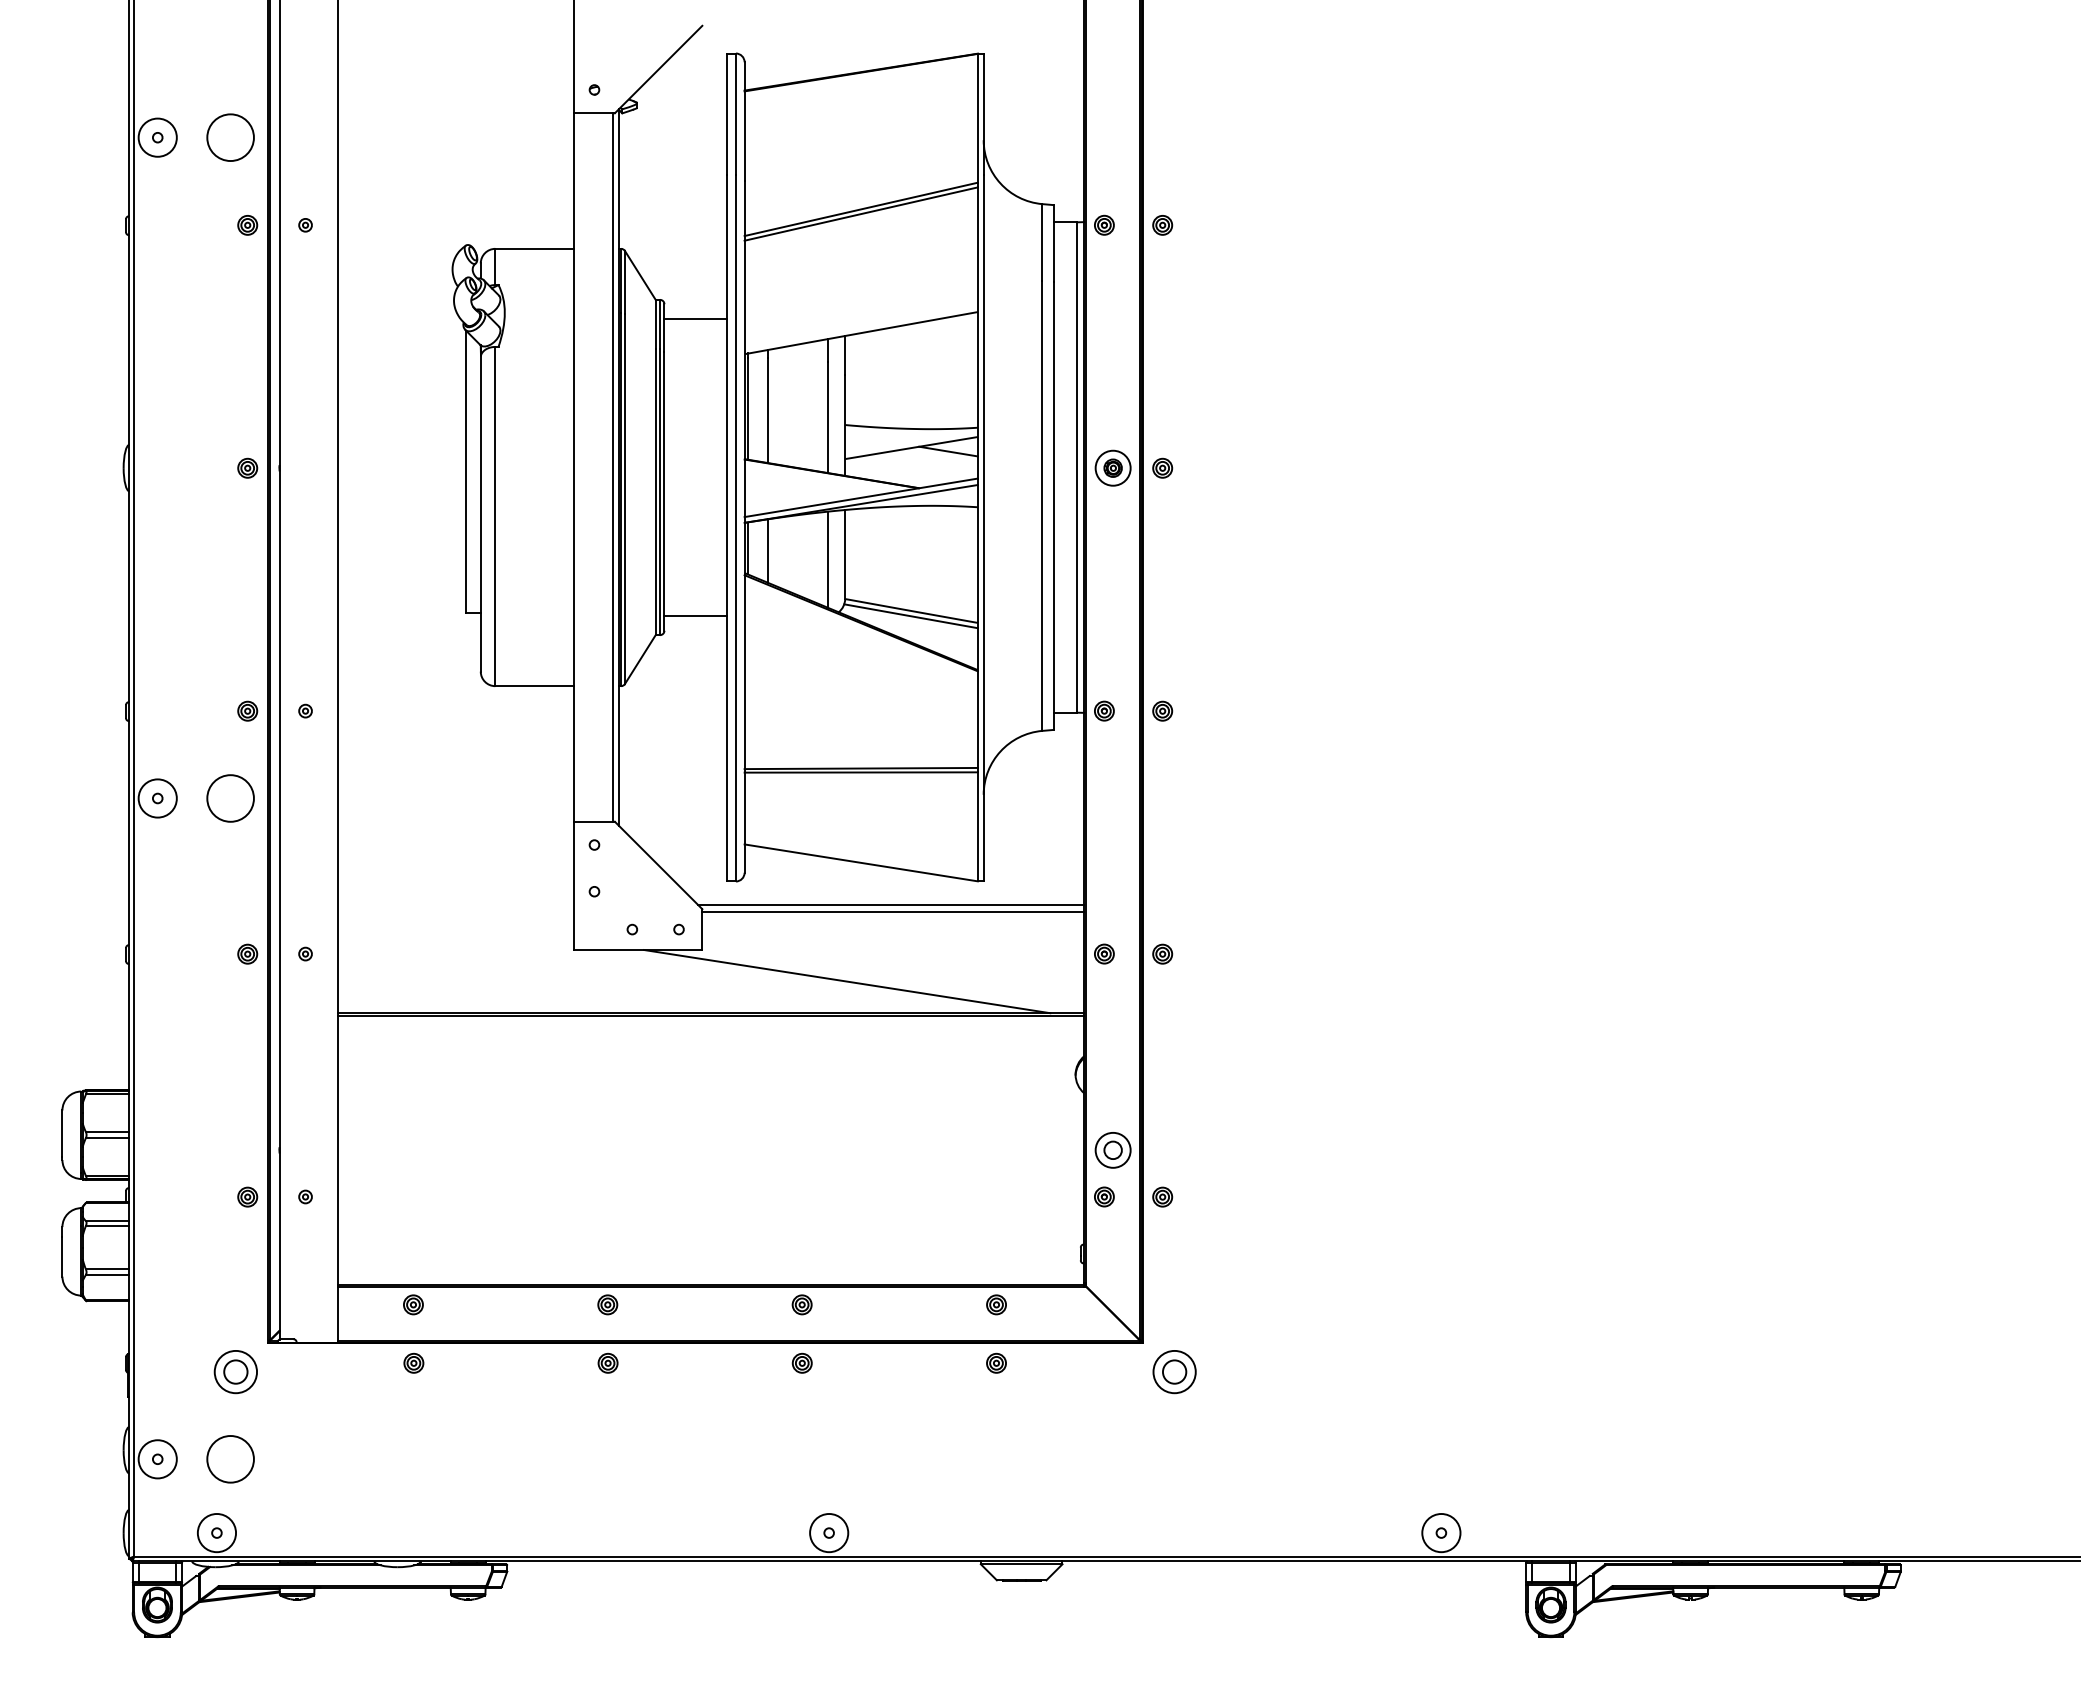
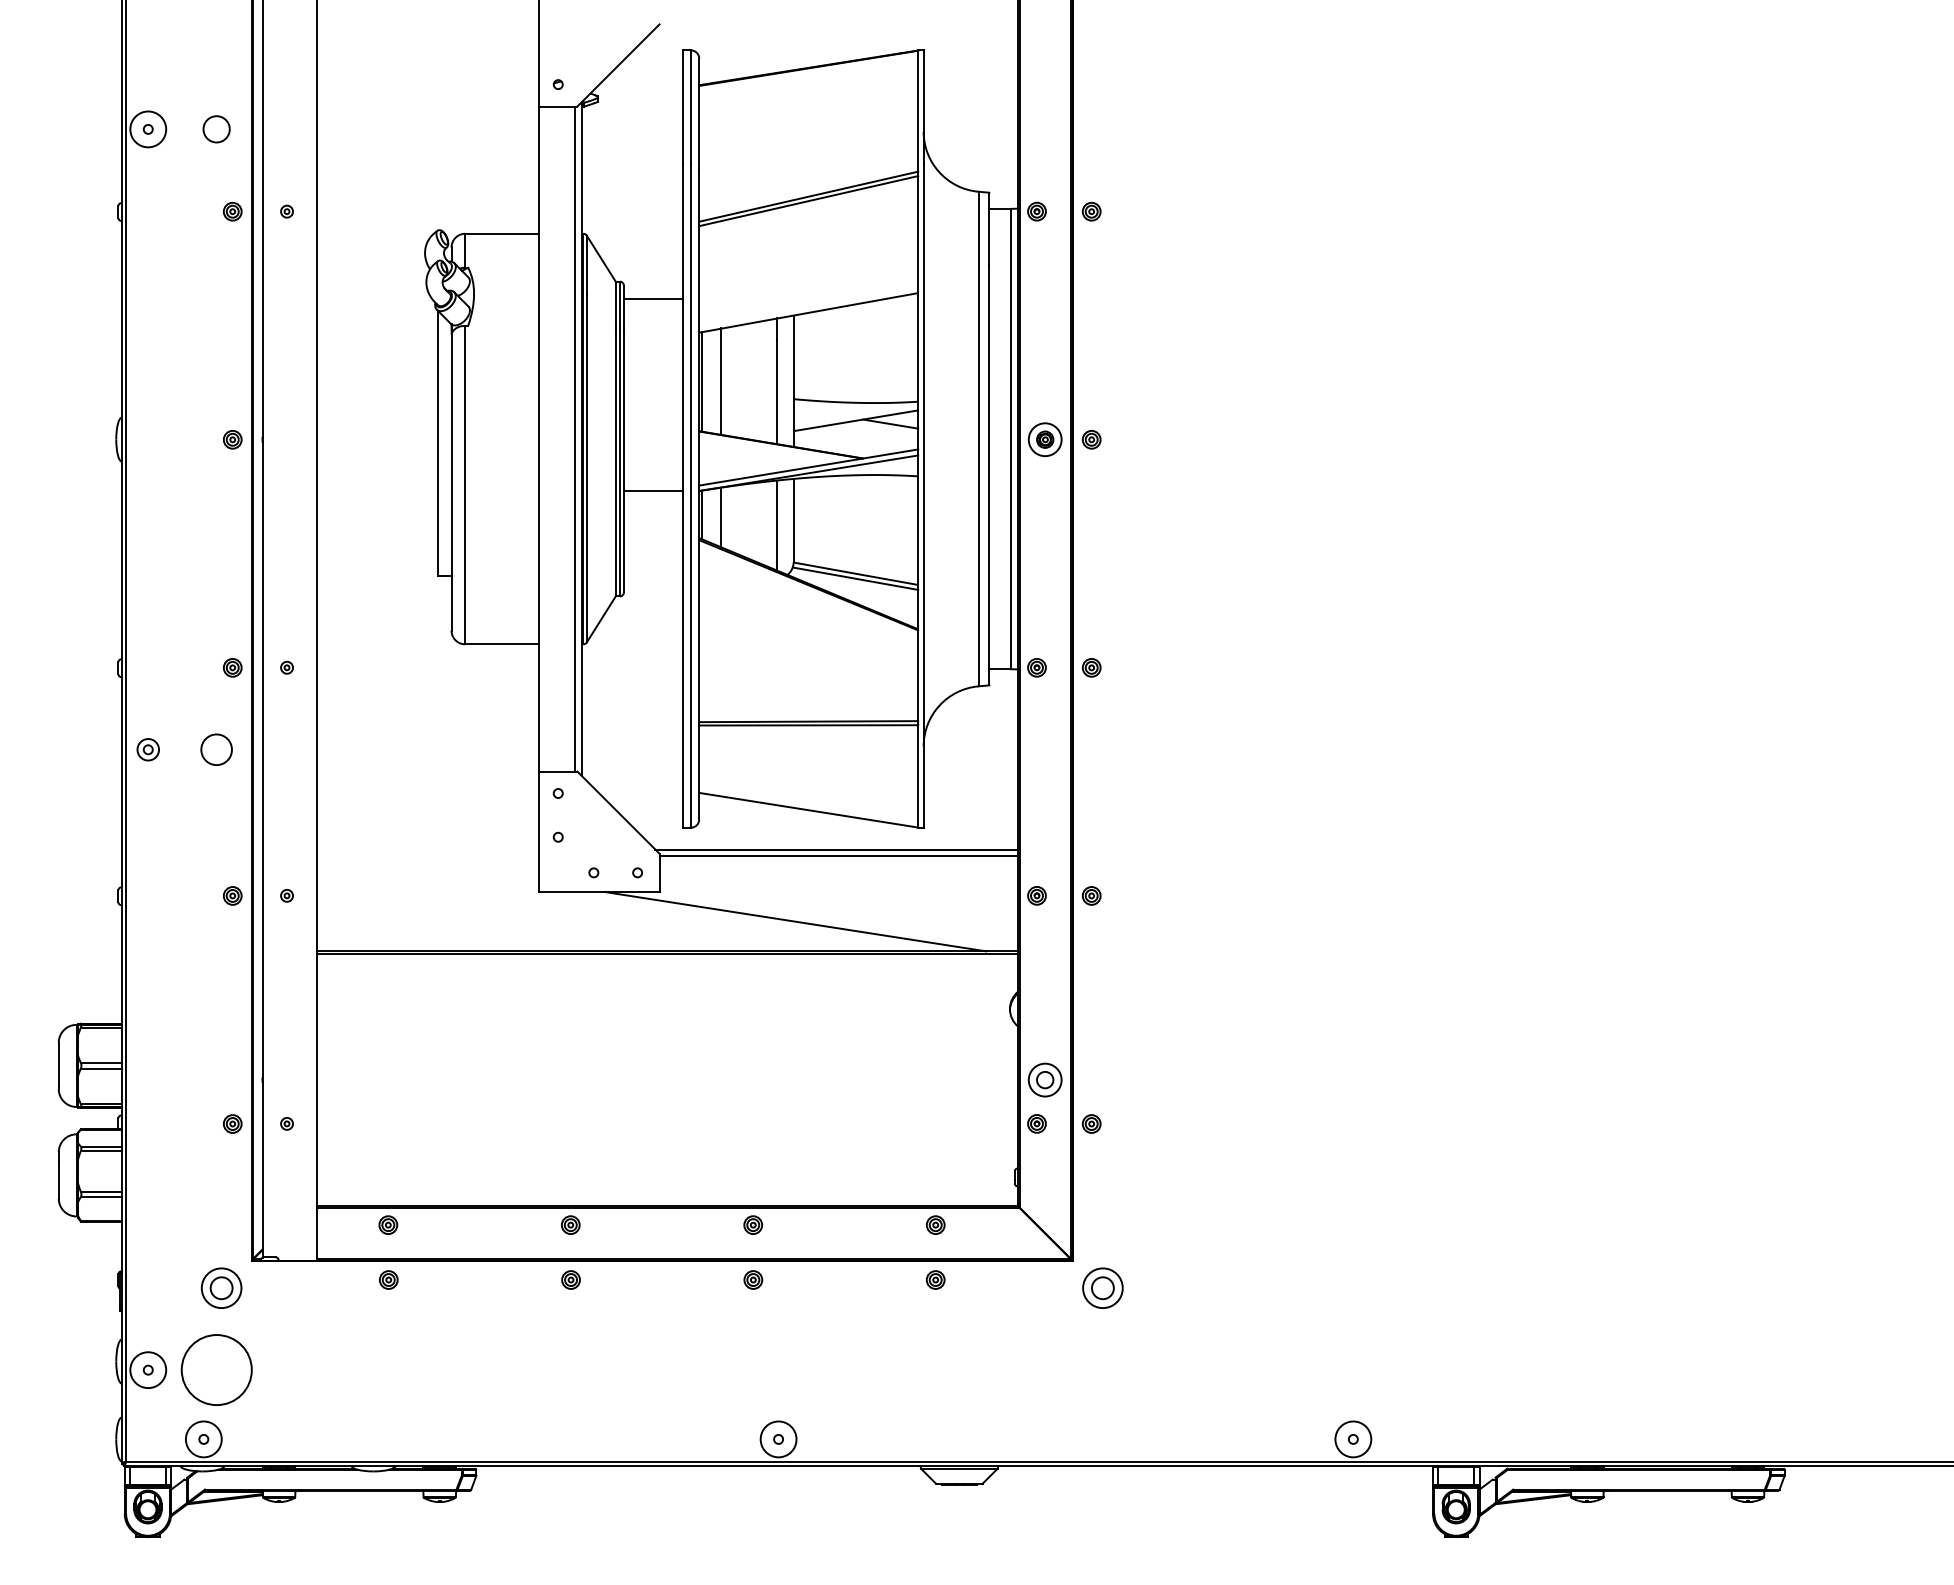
circle: (230, 137) -> (216, 129), size x0.6
line: (695, 616) -> (653, 491), moved
circle: (157, 798) -> (148, 749), size x0.6
circle: (230, 798) -> (216, 749), size x0.7
circle: (230, 1459) -> (216, 1370), size x1.6

